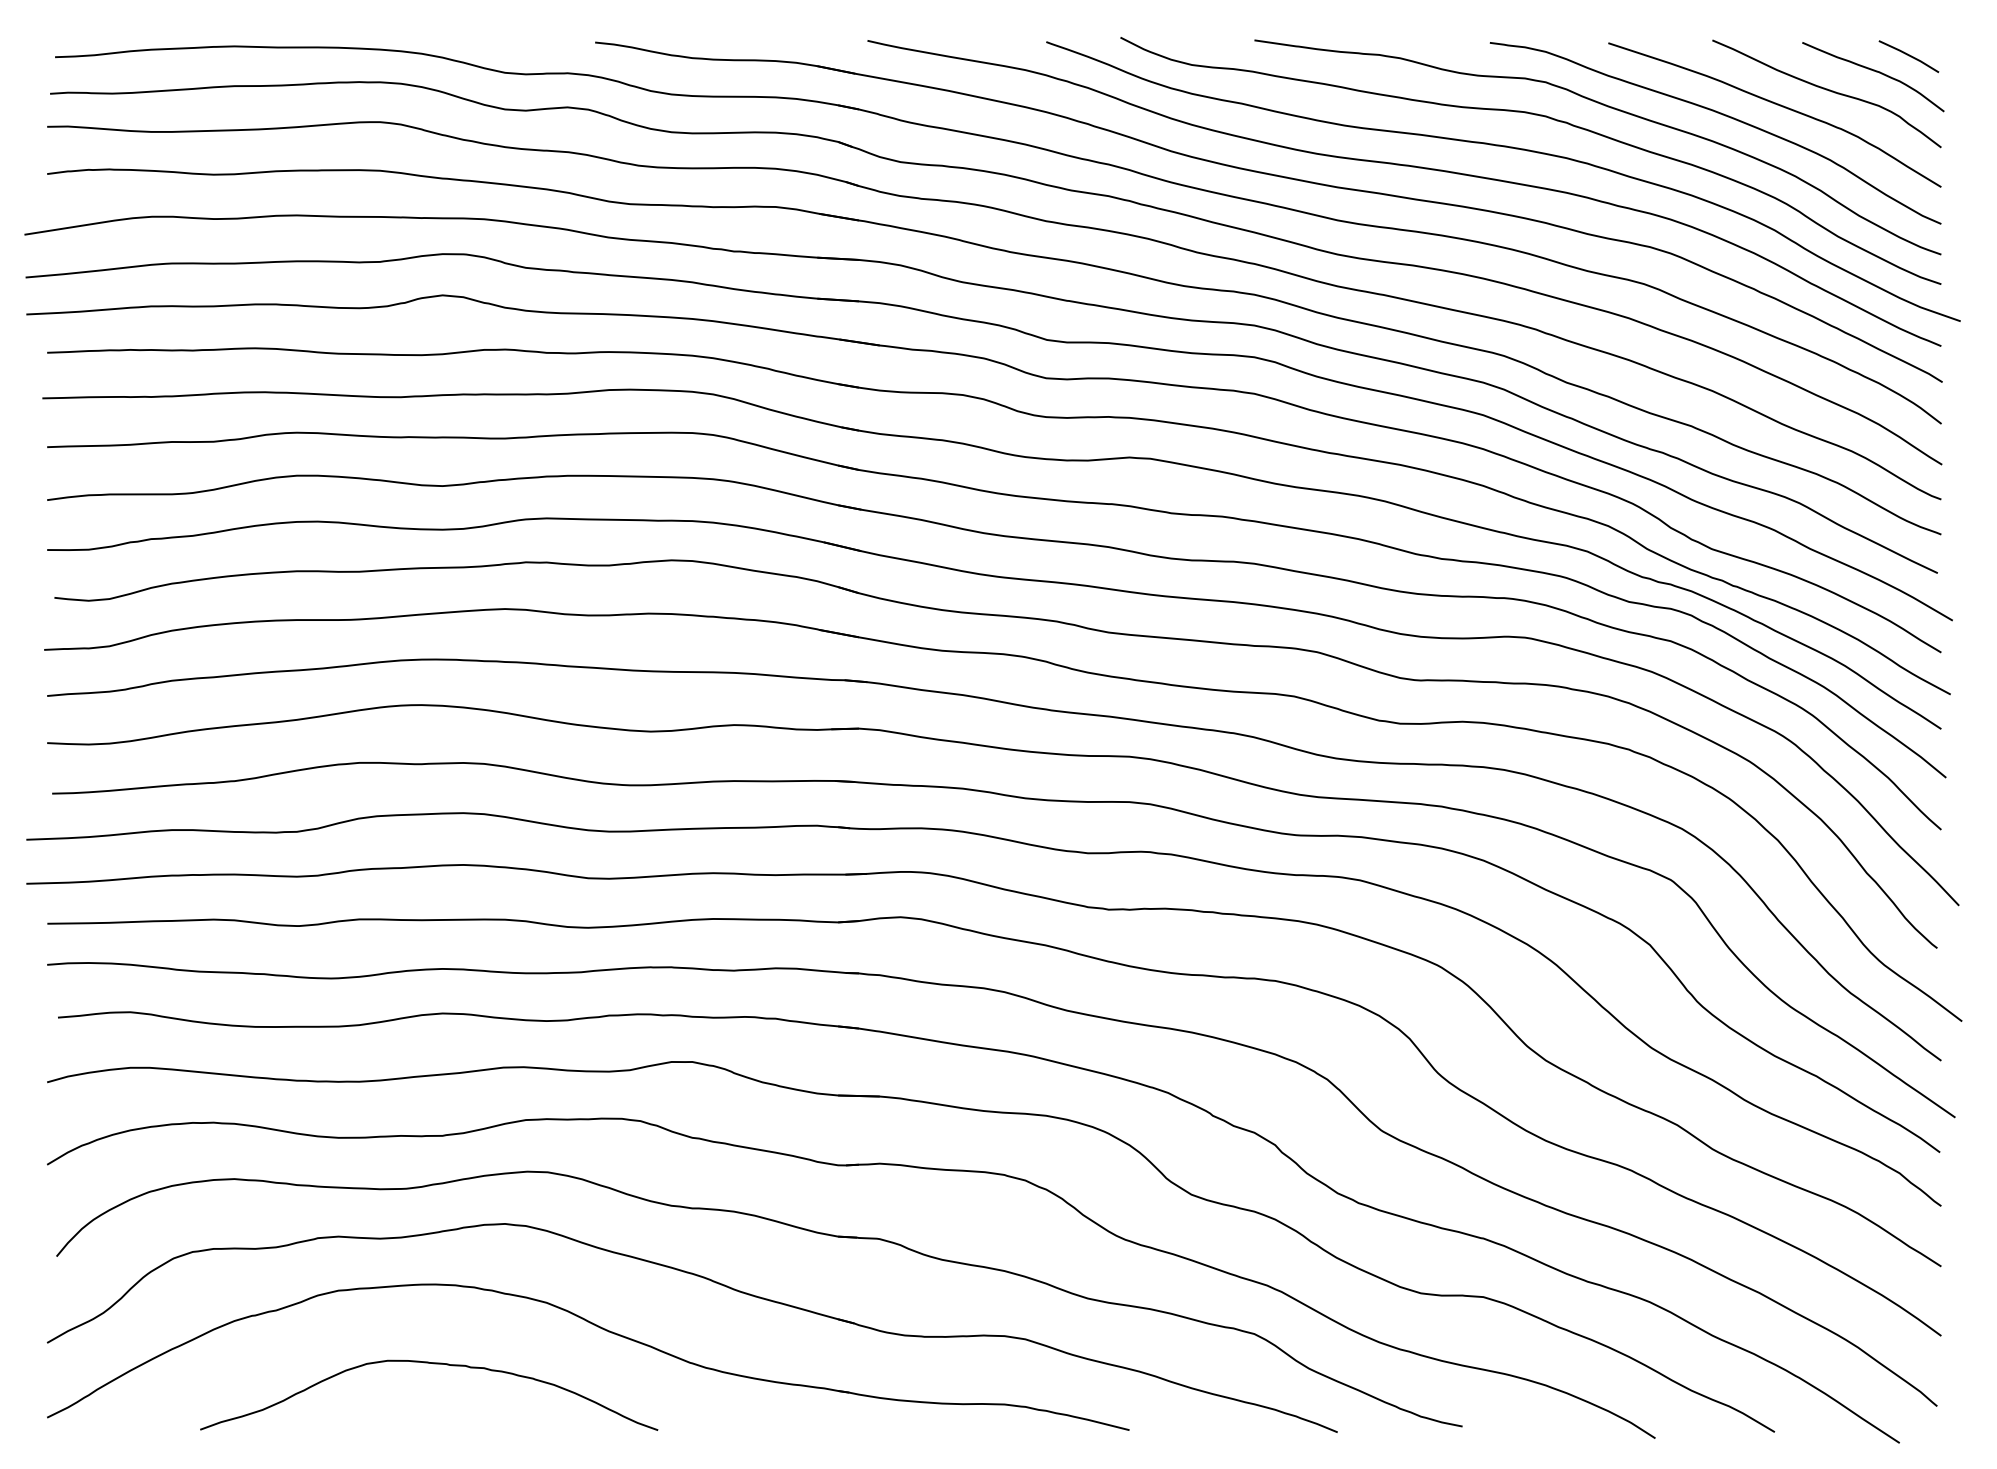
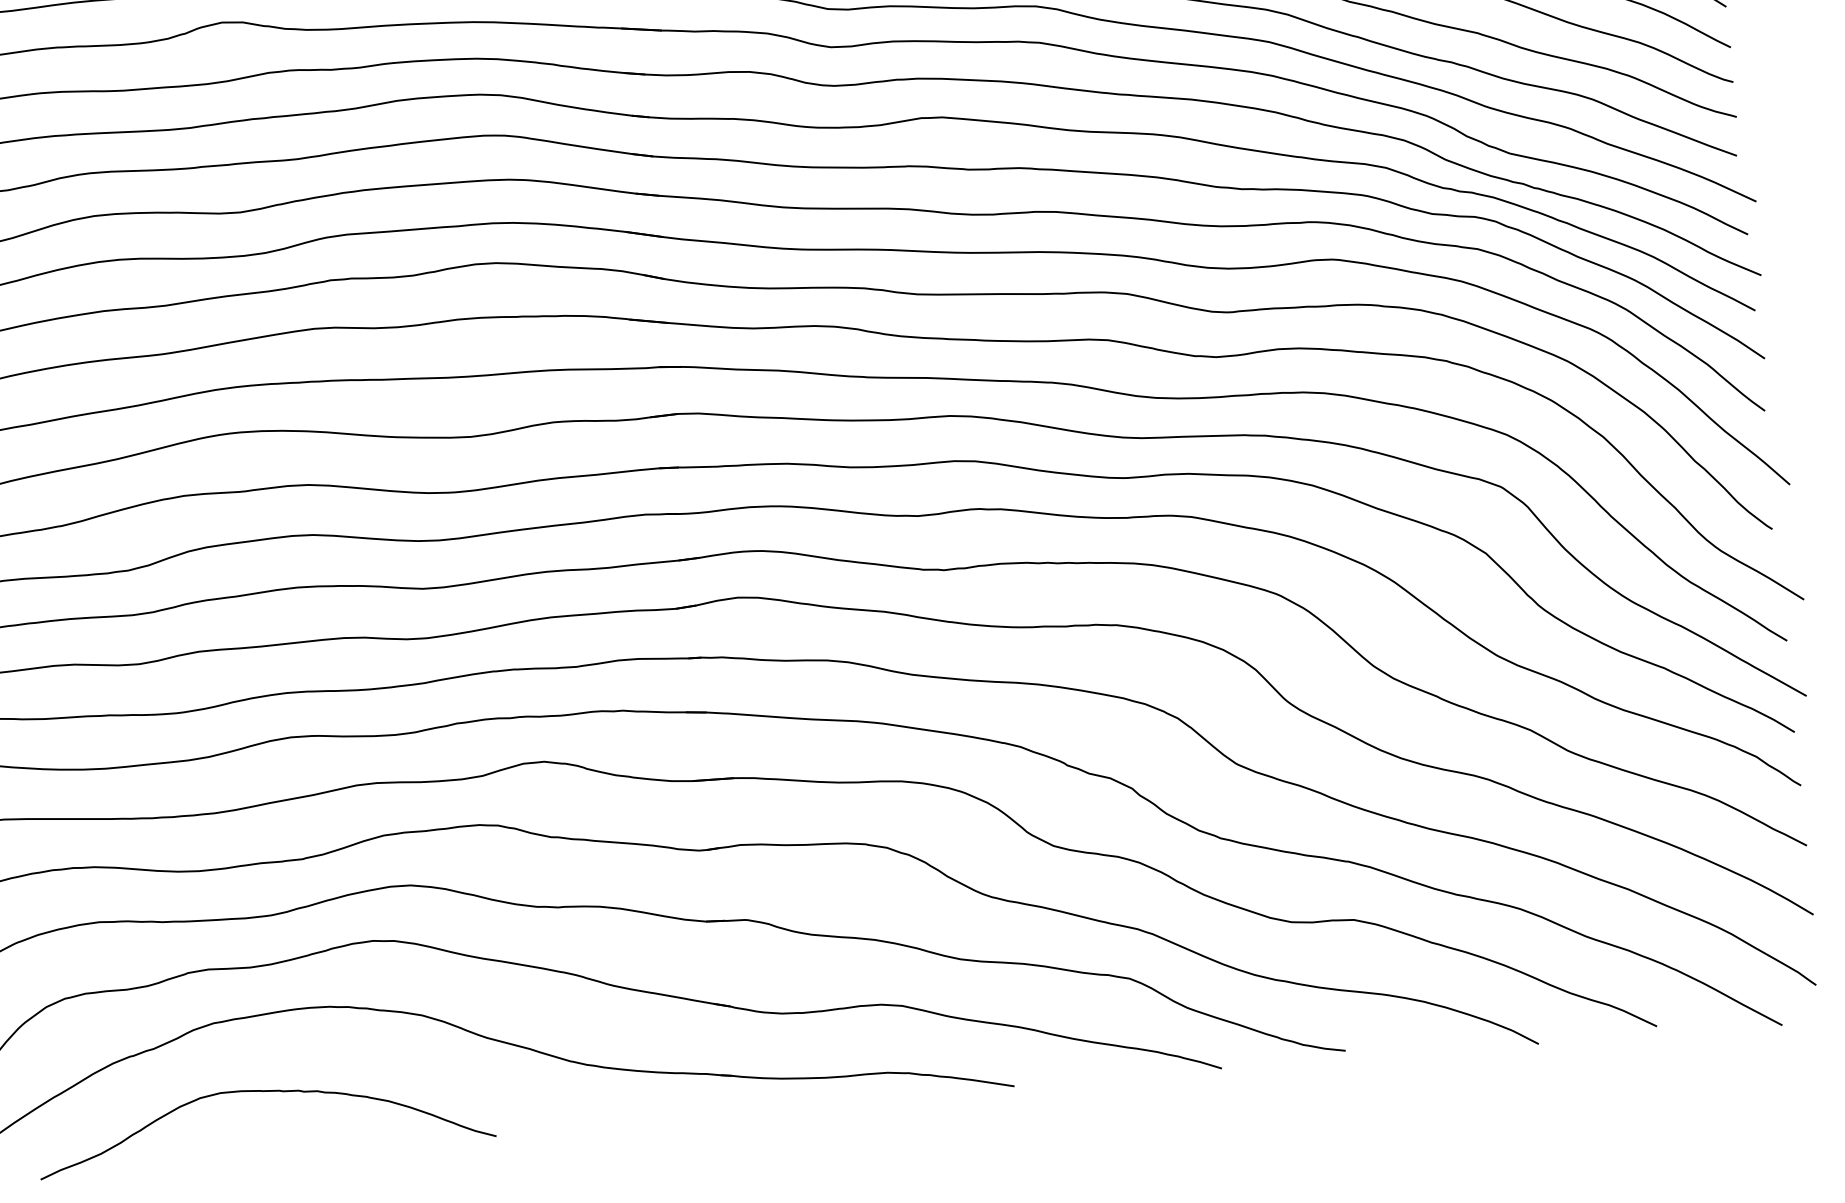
curve: (433, 1364) -> (266, 1092), moved

